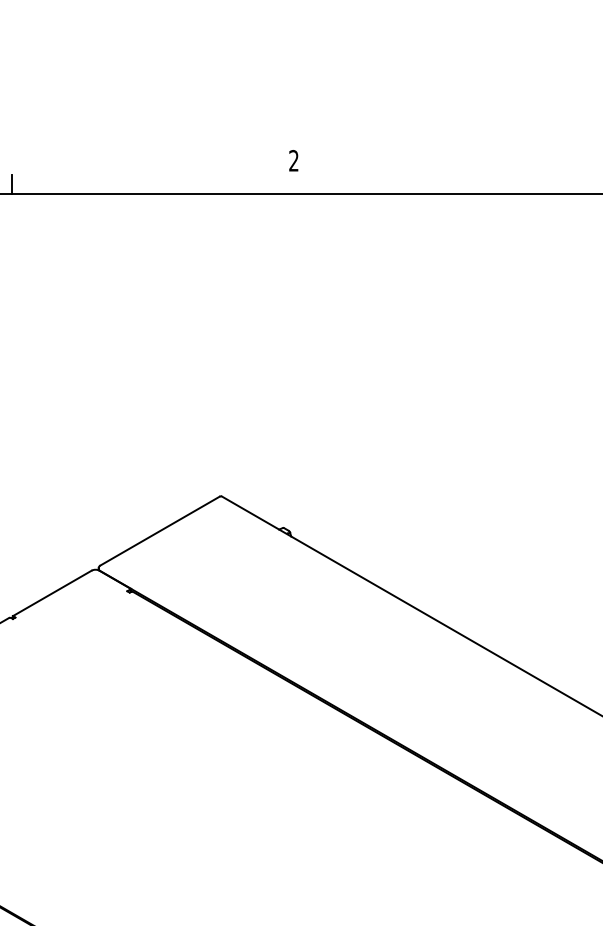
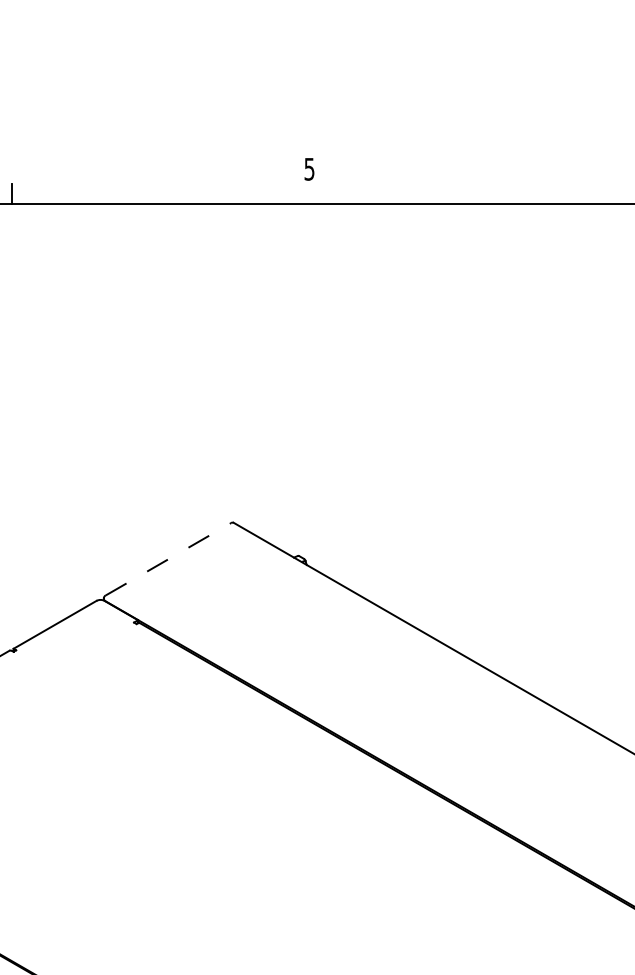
text: (293, 160) -> (309, 168), 2 -> 5
line: (160, 531) -> (168, 559), solid -> dashed

